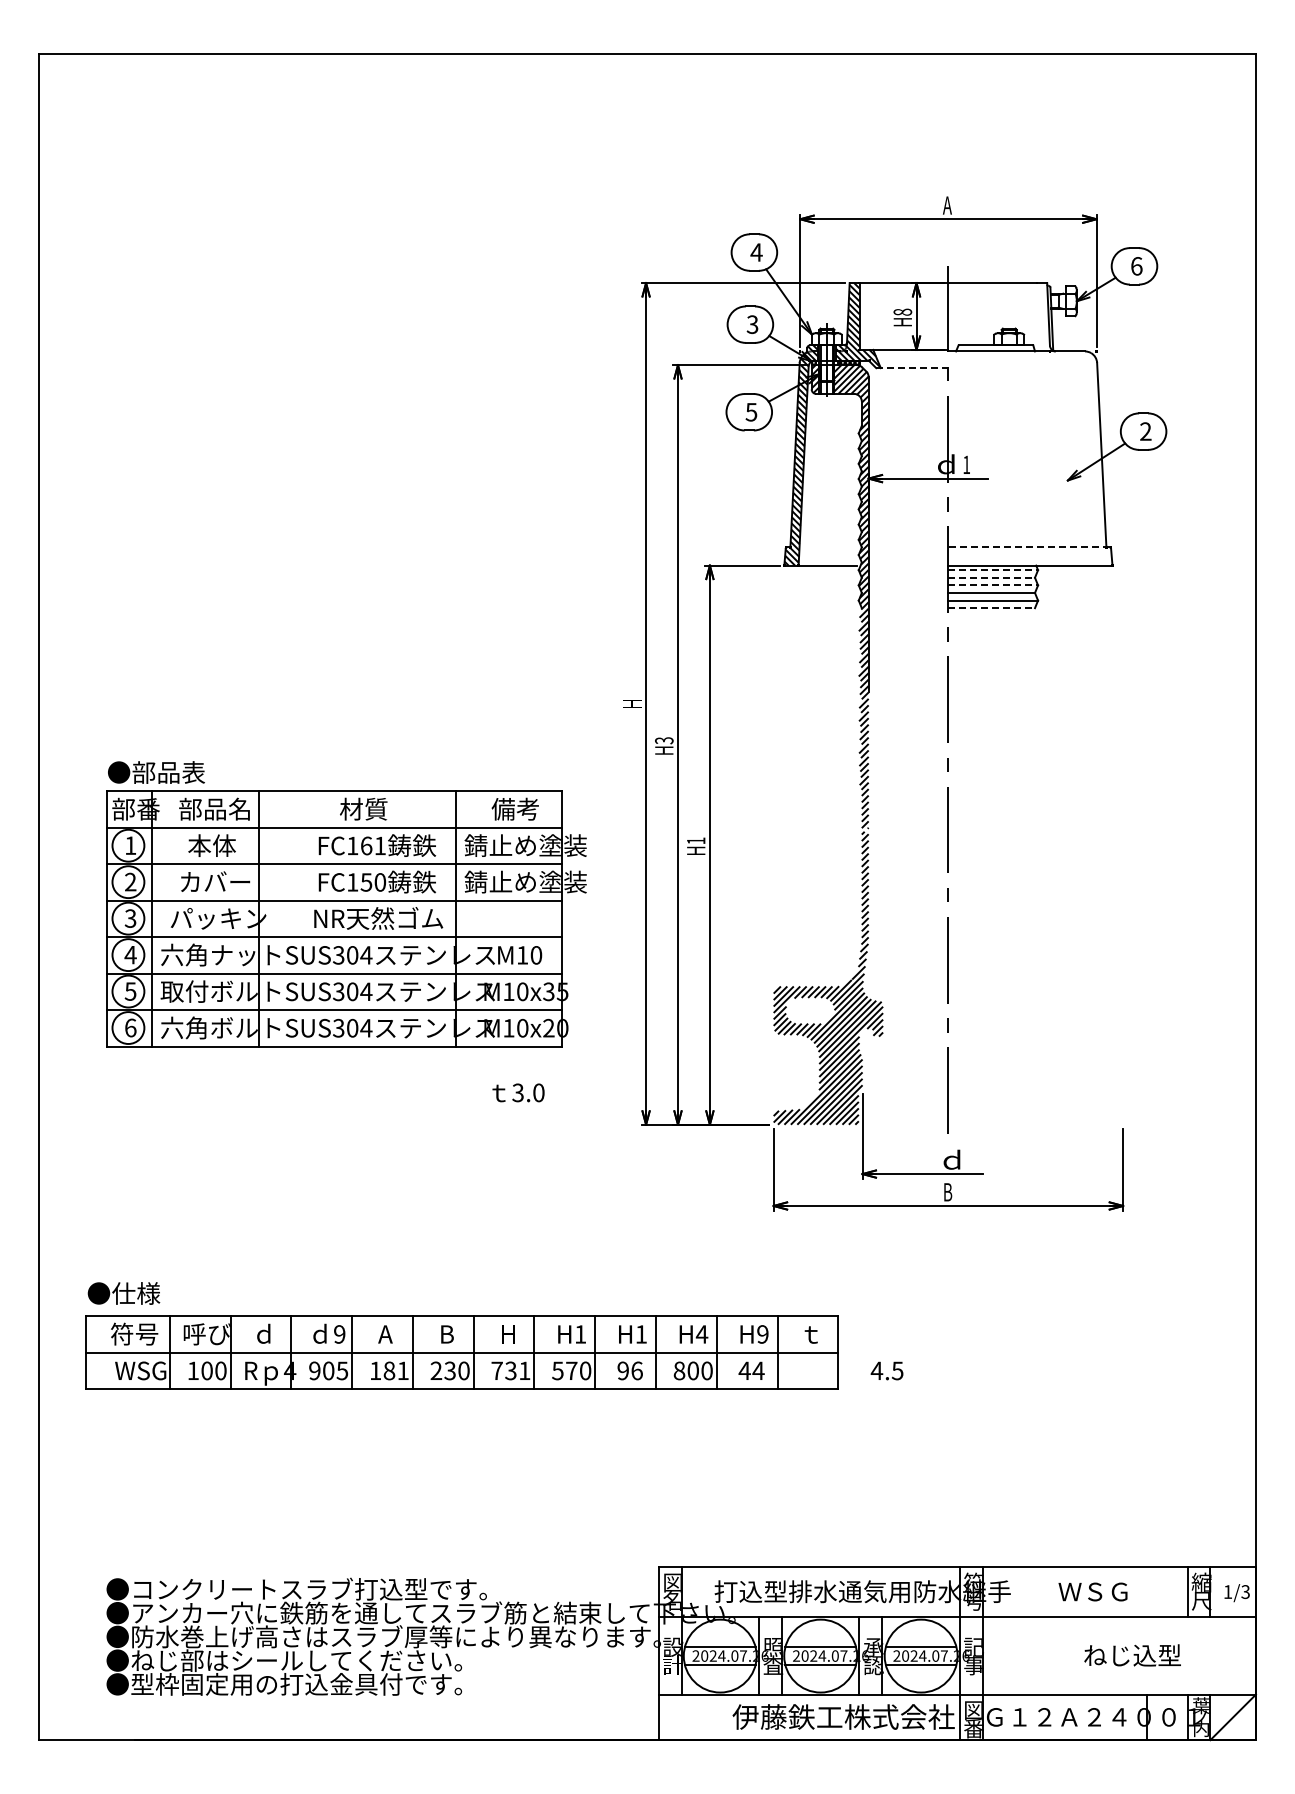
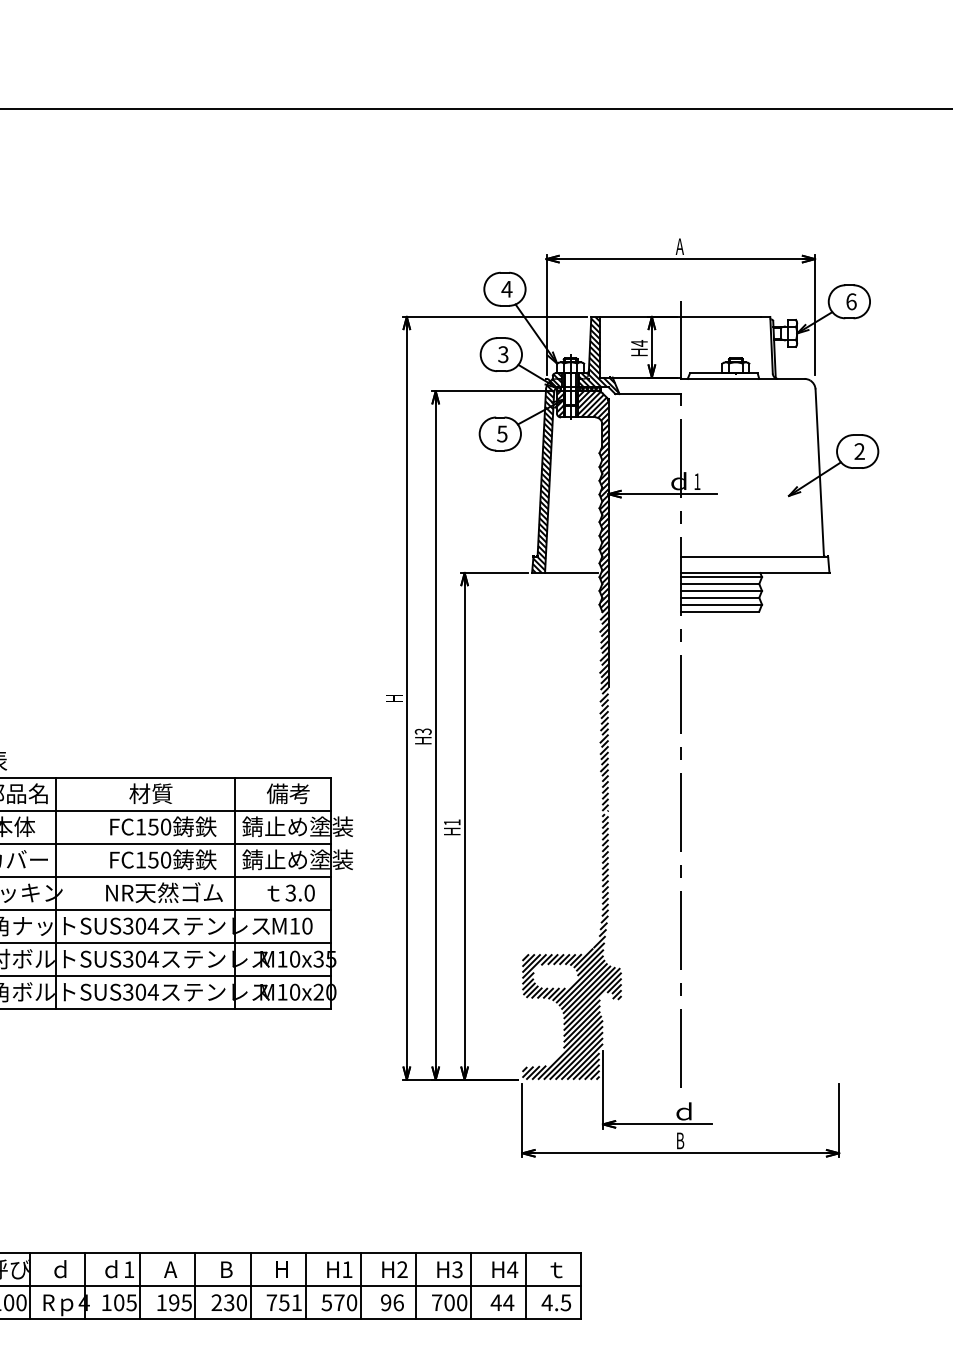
text: (902, 312) -> (639, 343), H8 -> H4
line: (912, 368) -> (648, 394), dashed -> solid
line: (1029, 547) -> (754, 556), dashed -> solid
line: (993, 570) -> (721, 577), dashed -> solid
line: (992, 577) -> (720, 583), dashed -> solid
line: (993, 585) -> (721, 591), dashed -> solid
line: (992, 608) -> (720, 611), dashed -> solid
text: (373, 845) -> (159, 826), FC161 -> FC150
text: (518, 1092) -> (291, 892), moved
text: (339, 1334) -> (128, 1269), 9 -> 1
text: (641, 1334) -> (402, 1269), H1 -> H2
text: (701, 1334) -> (457, 1269), H4 -> H3
text: (762, 1334) -> (512, 1269), H9 -> H4
text: (314, 1370) -> (106, 1302), 905 -> 105
text: (395, 1370) -> (179, 1302), 181 -> 195
text: (510, 1370) -> (283, 1302), 731 -> 751
text: (679, 1370) -> (437, 1302), 800 -> 700
text: (886, 1370) -> (555, 1302), moved

